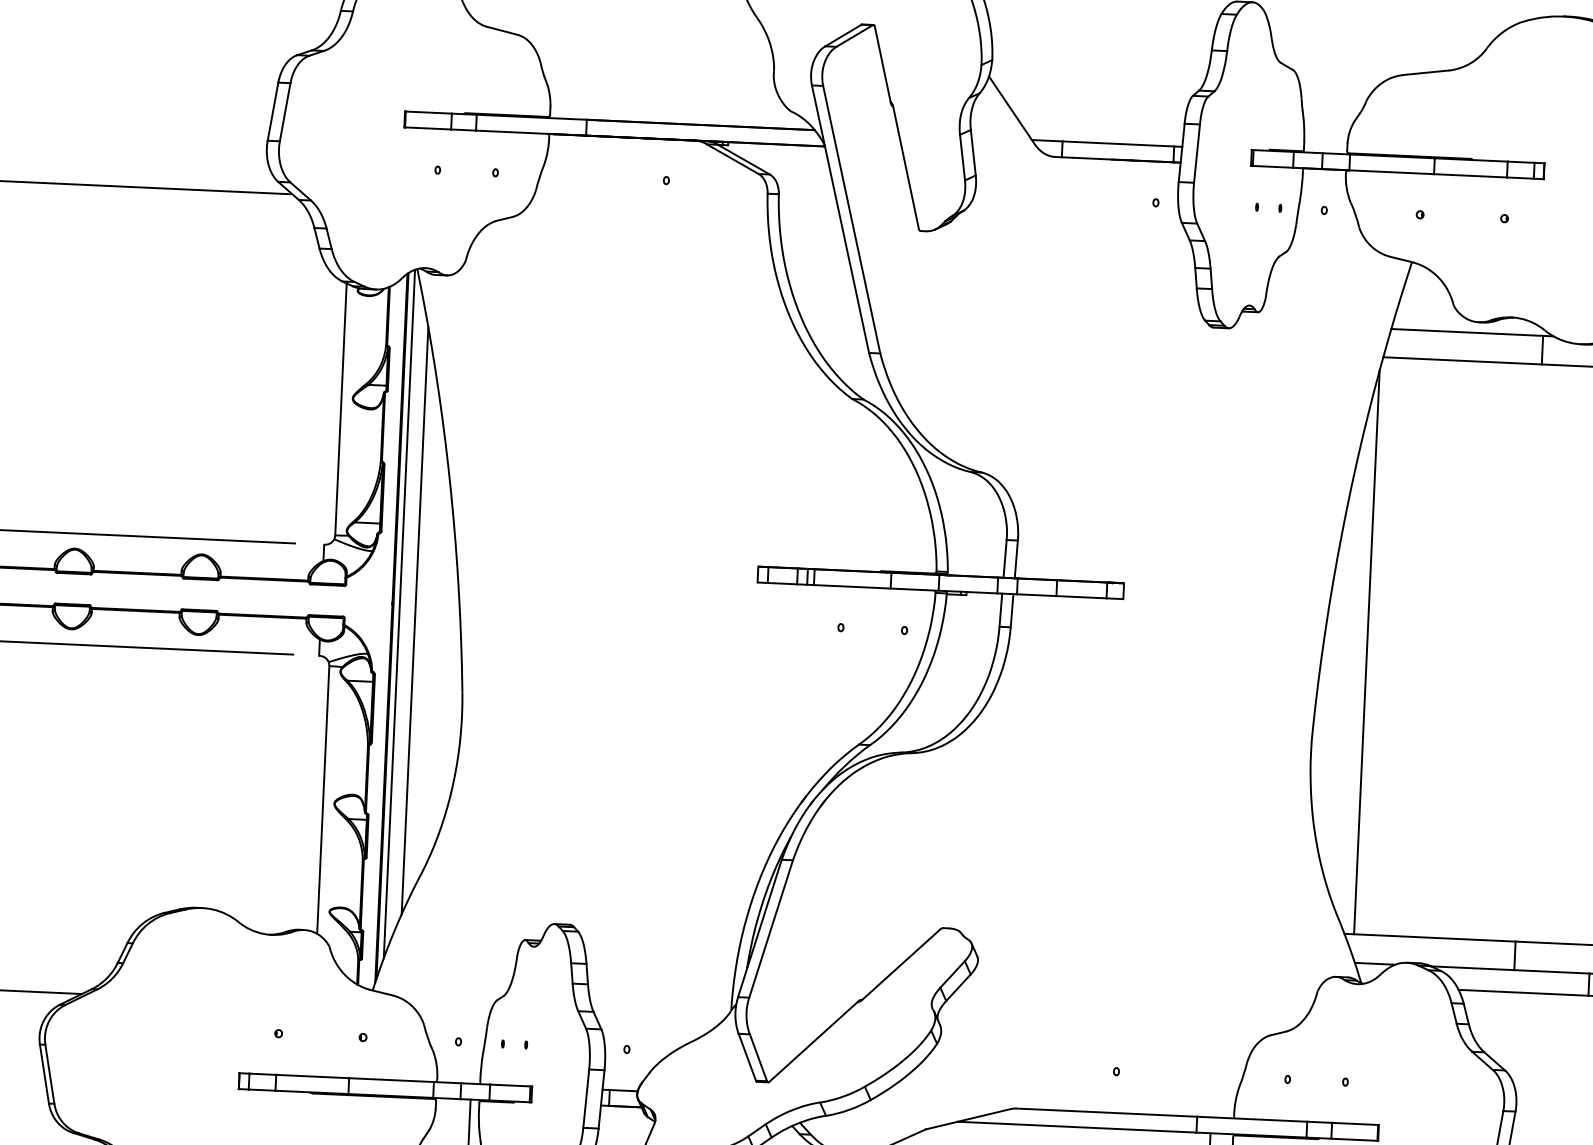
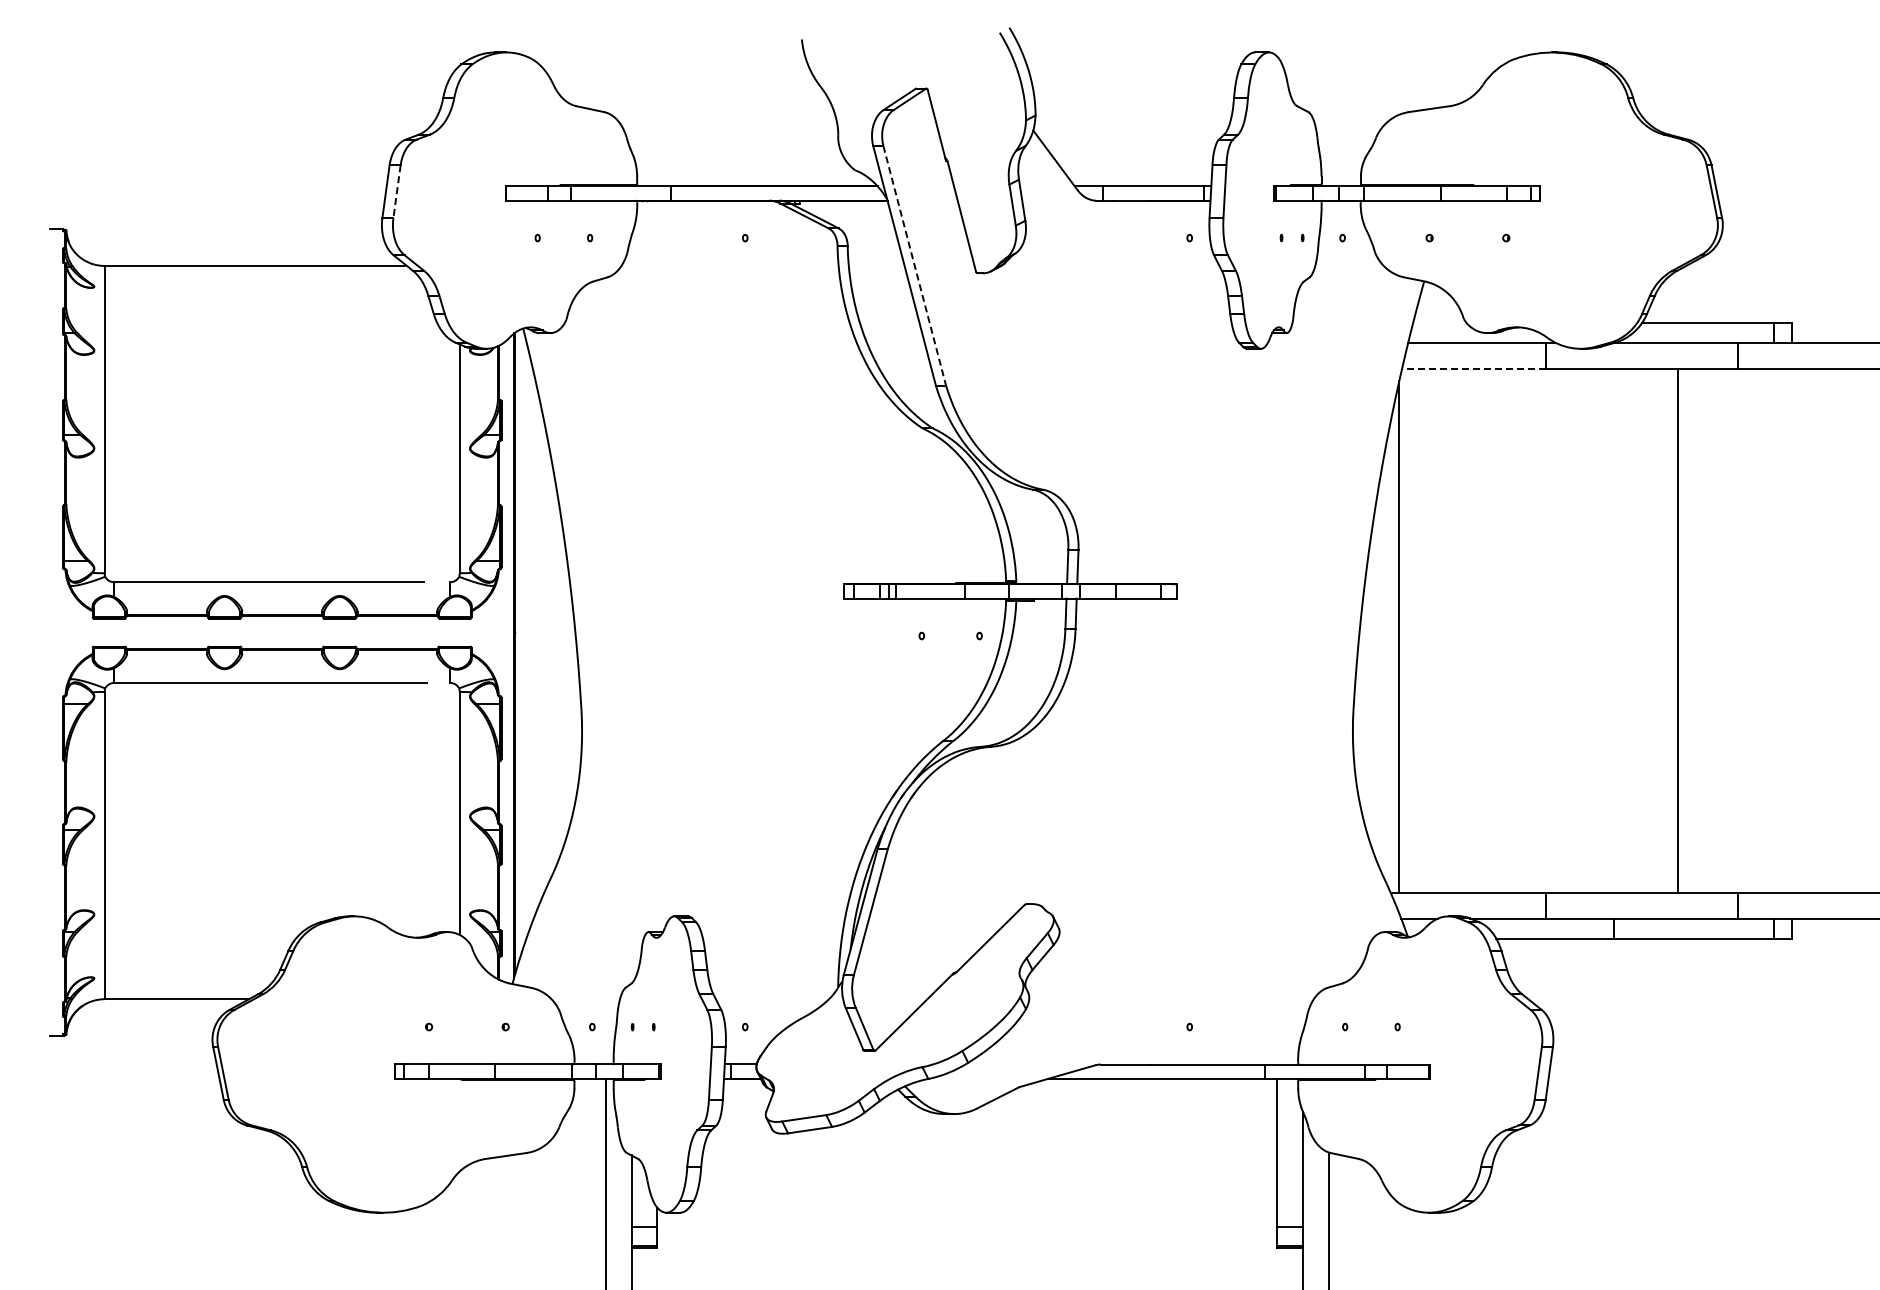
line: (285, 111) -> (397, 191), solid -> dashed
line: (851, 220) -> (914, 266), solid -> dashed
line: (1463, 360) -> (1474, 368), solid -> dashed
line: (399, 613) -> (521, 641), removed
line: (414, 619) -> (535, 646), removed

